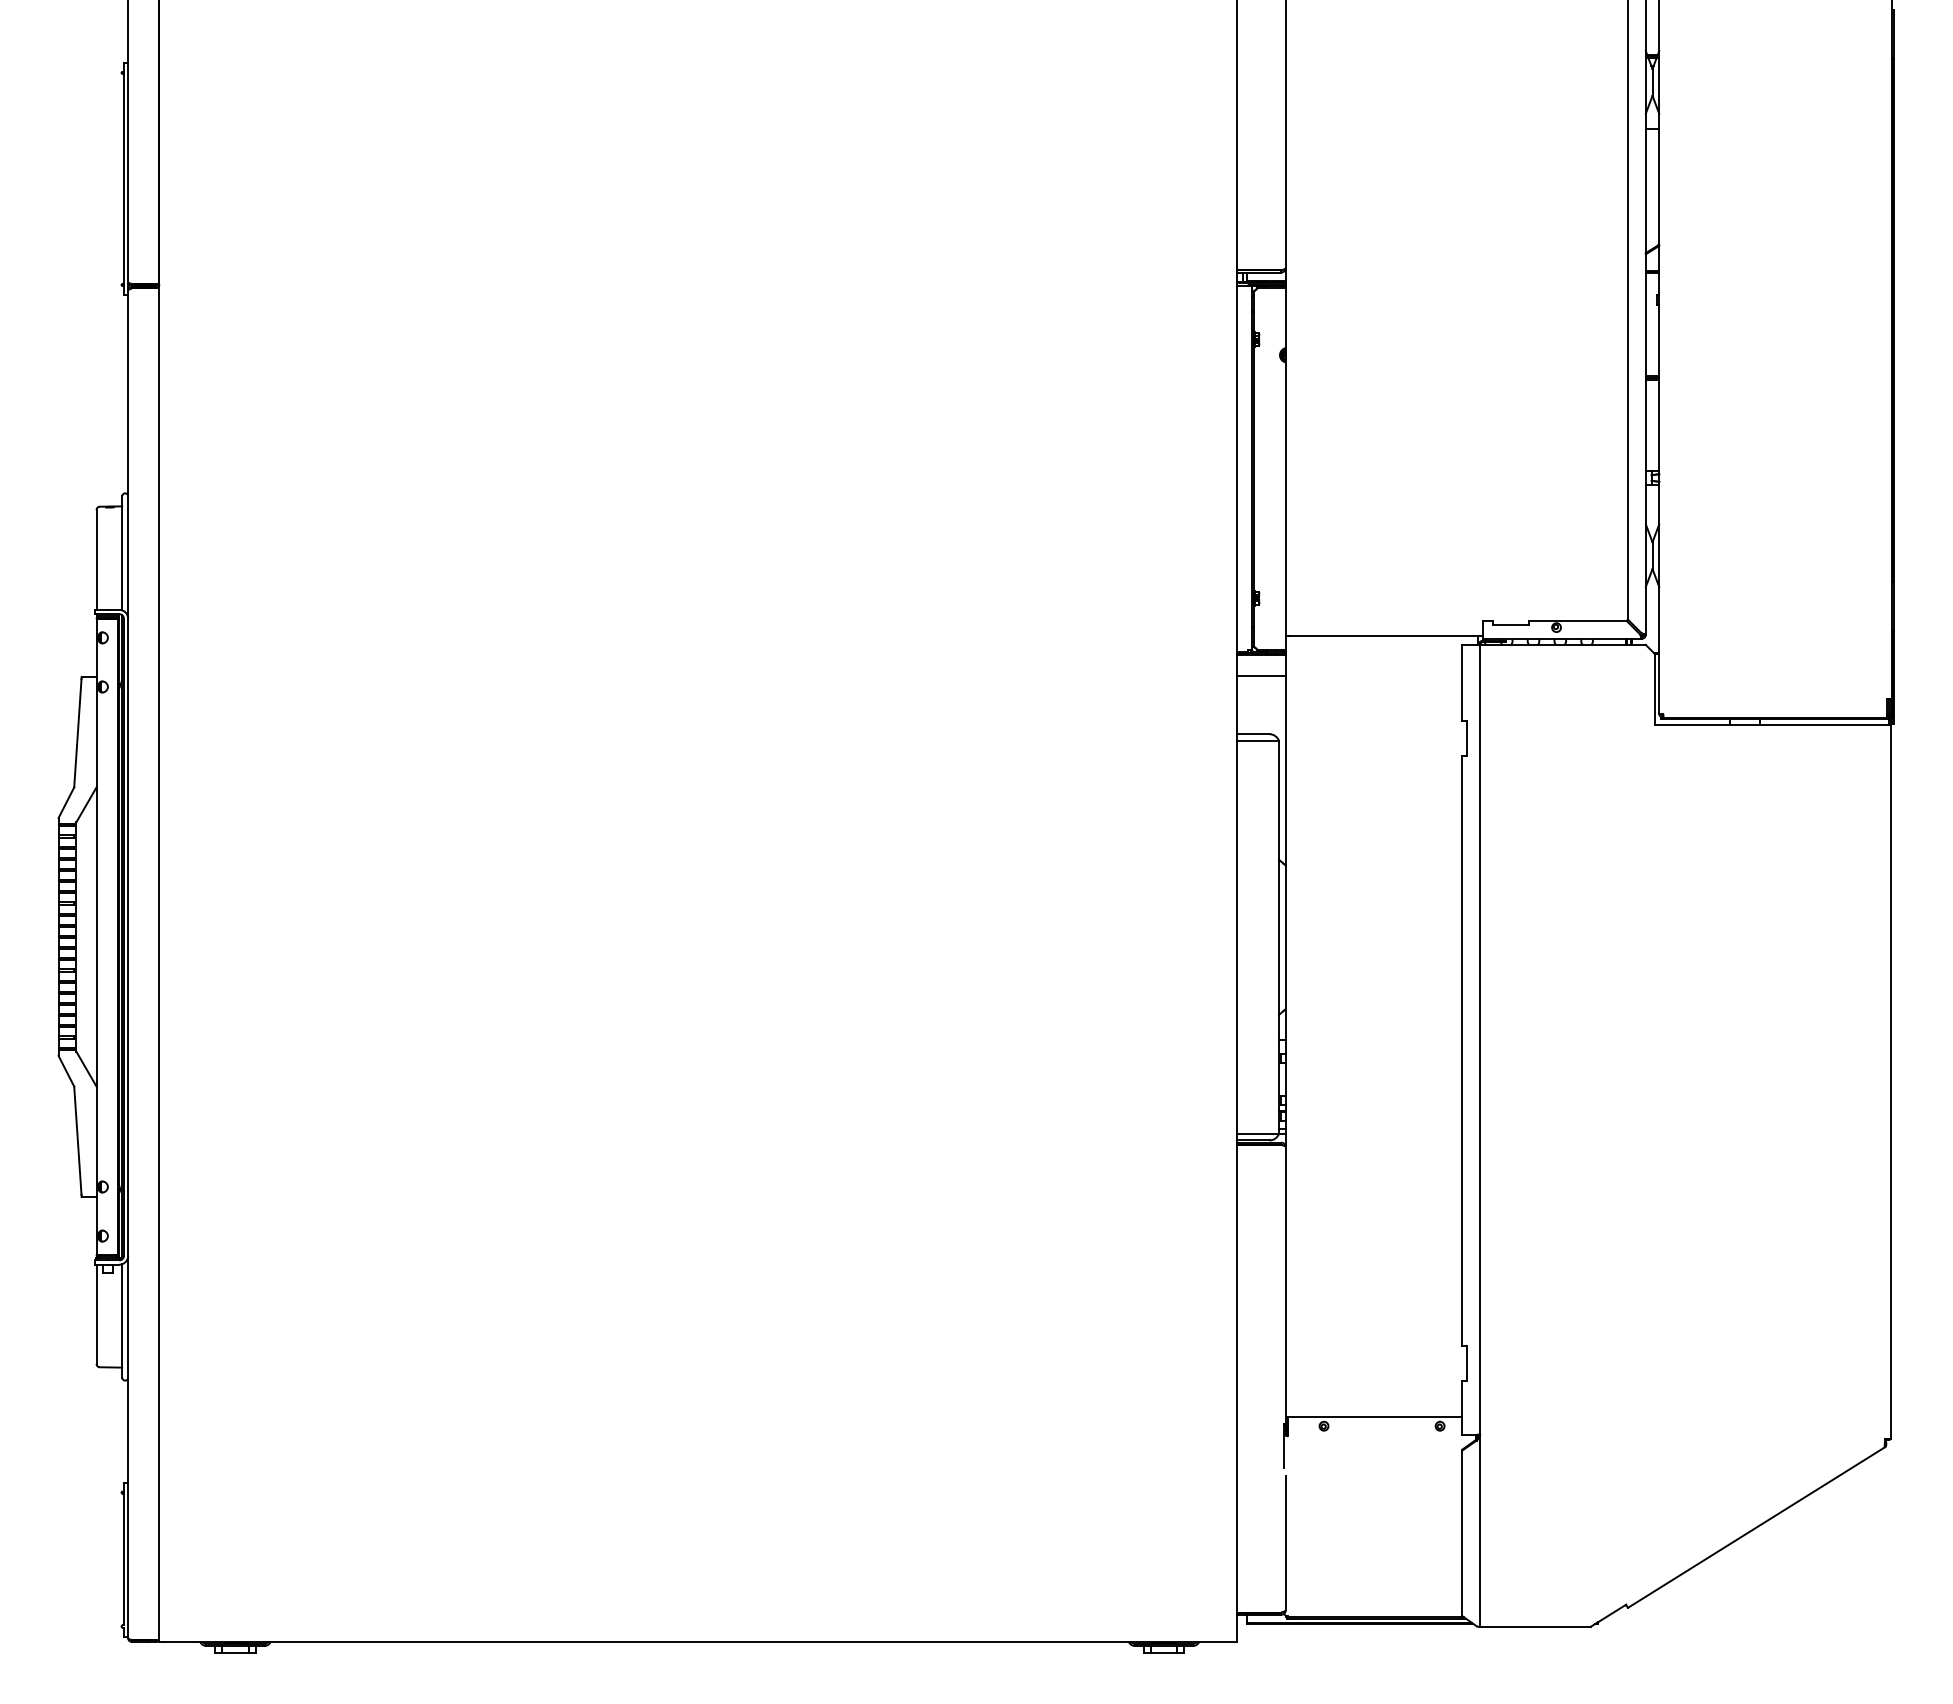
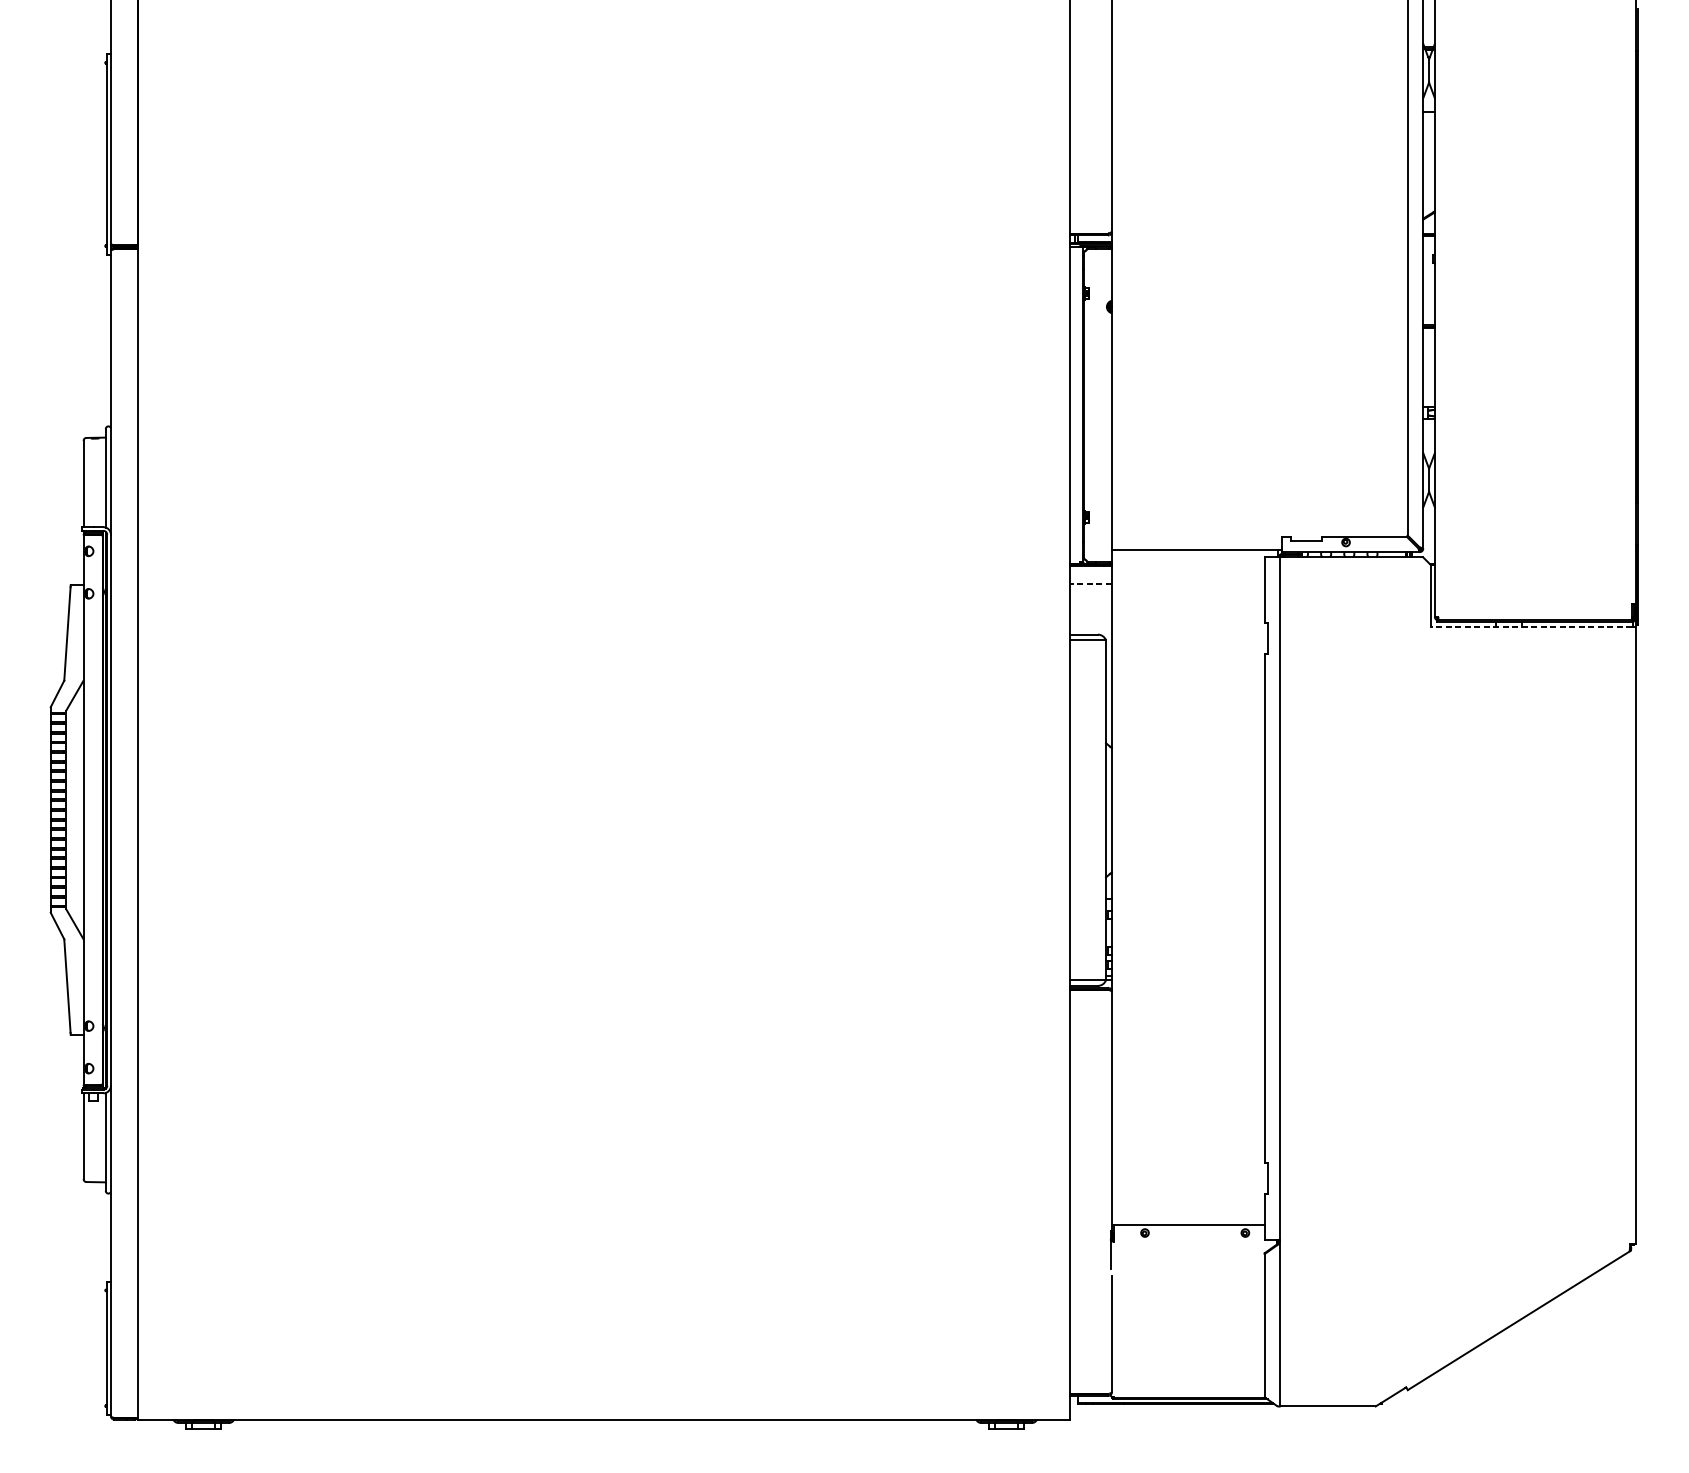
line: (1260, 676) -> (1090, 584), solid -> dashed
line: (1770, 724) -> (1531, 626), solid -> dashed

